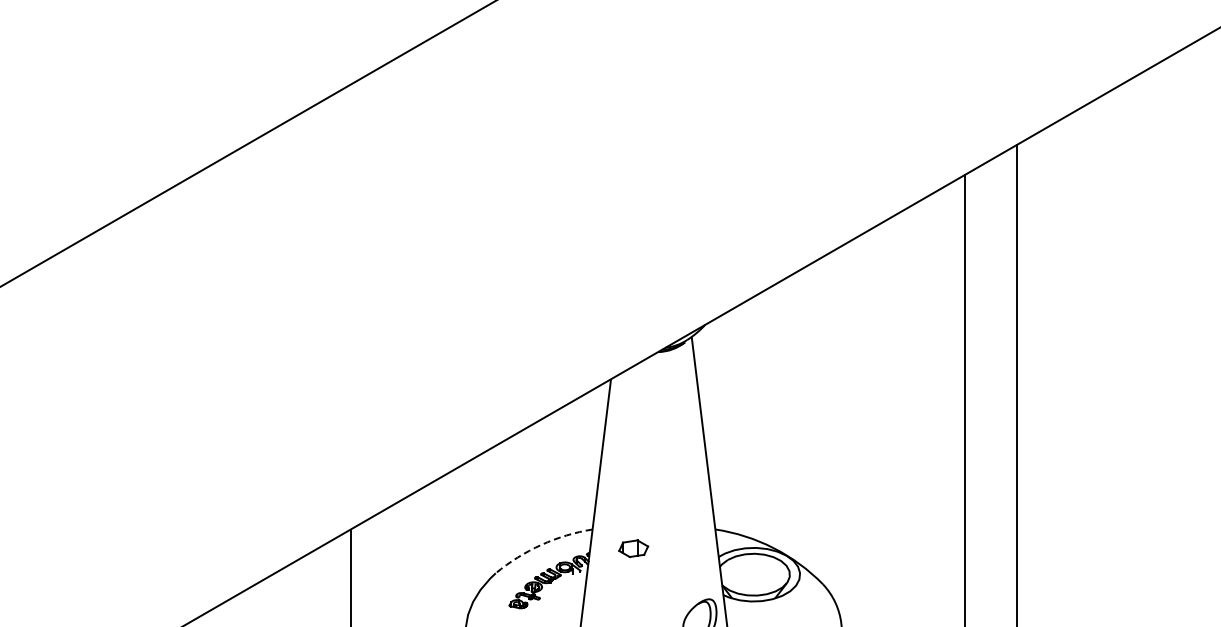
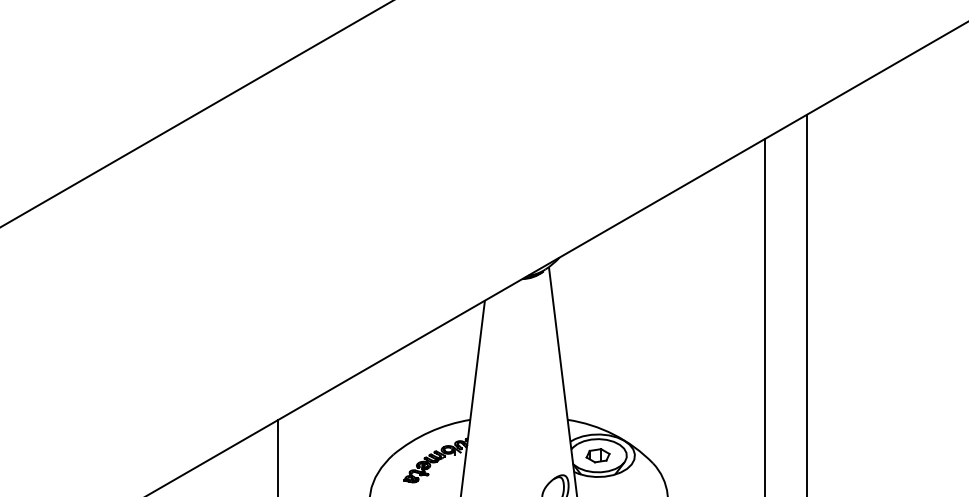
arc: (541, 544) -> (429, 431), dashed -> solid
part: (633, 548) -> (597, 455), moved

